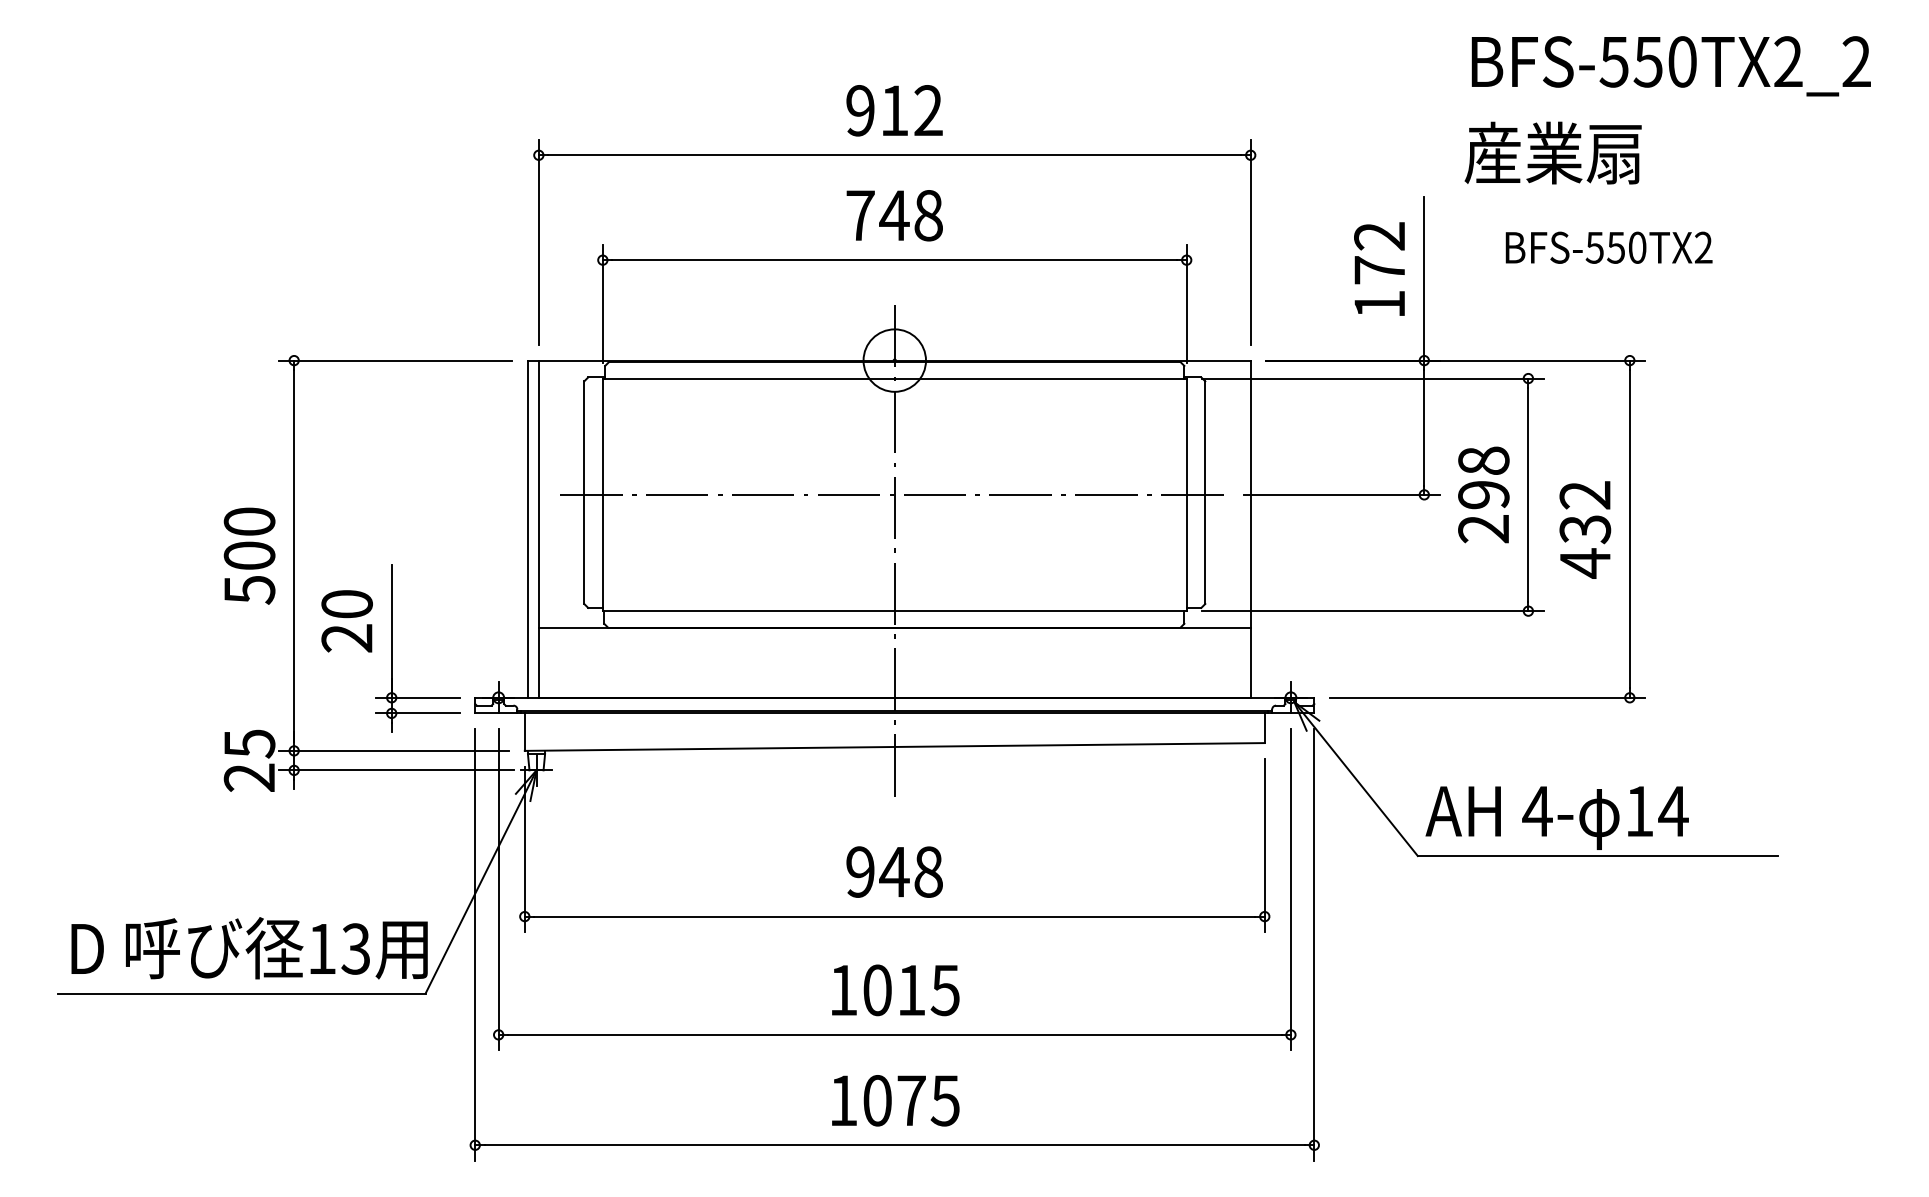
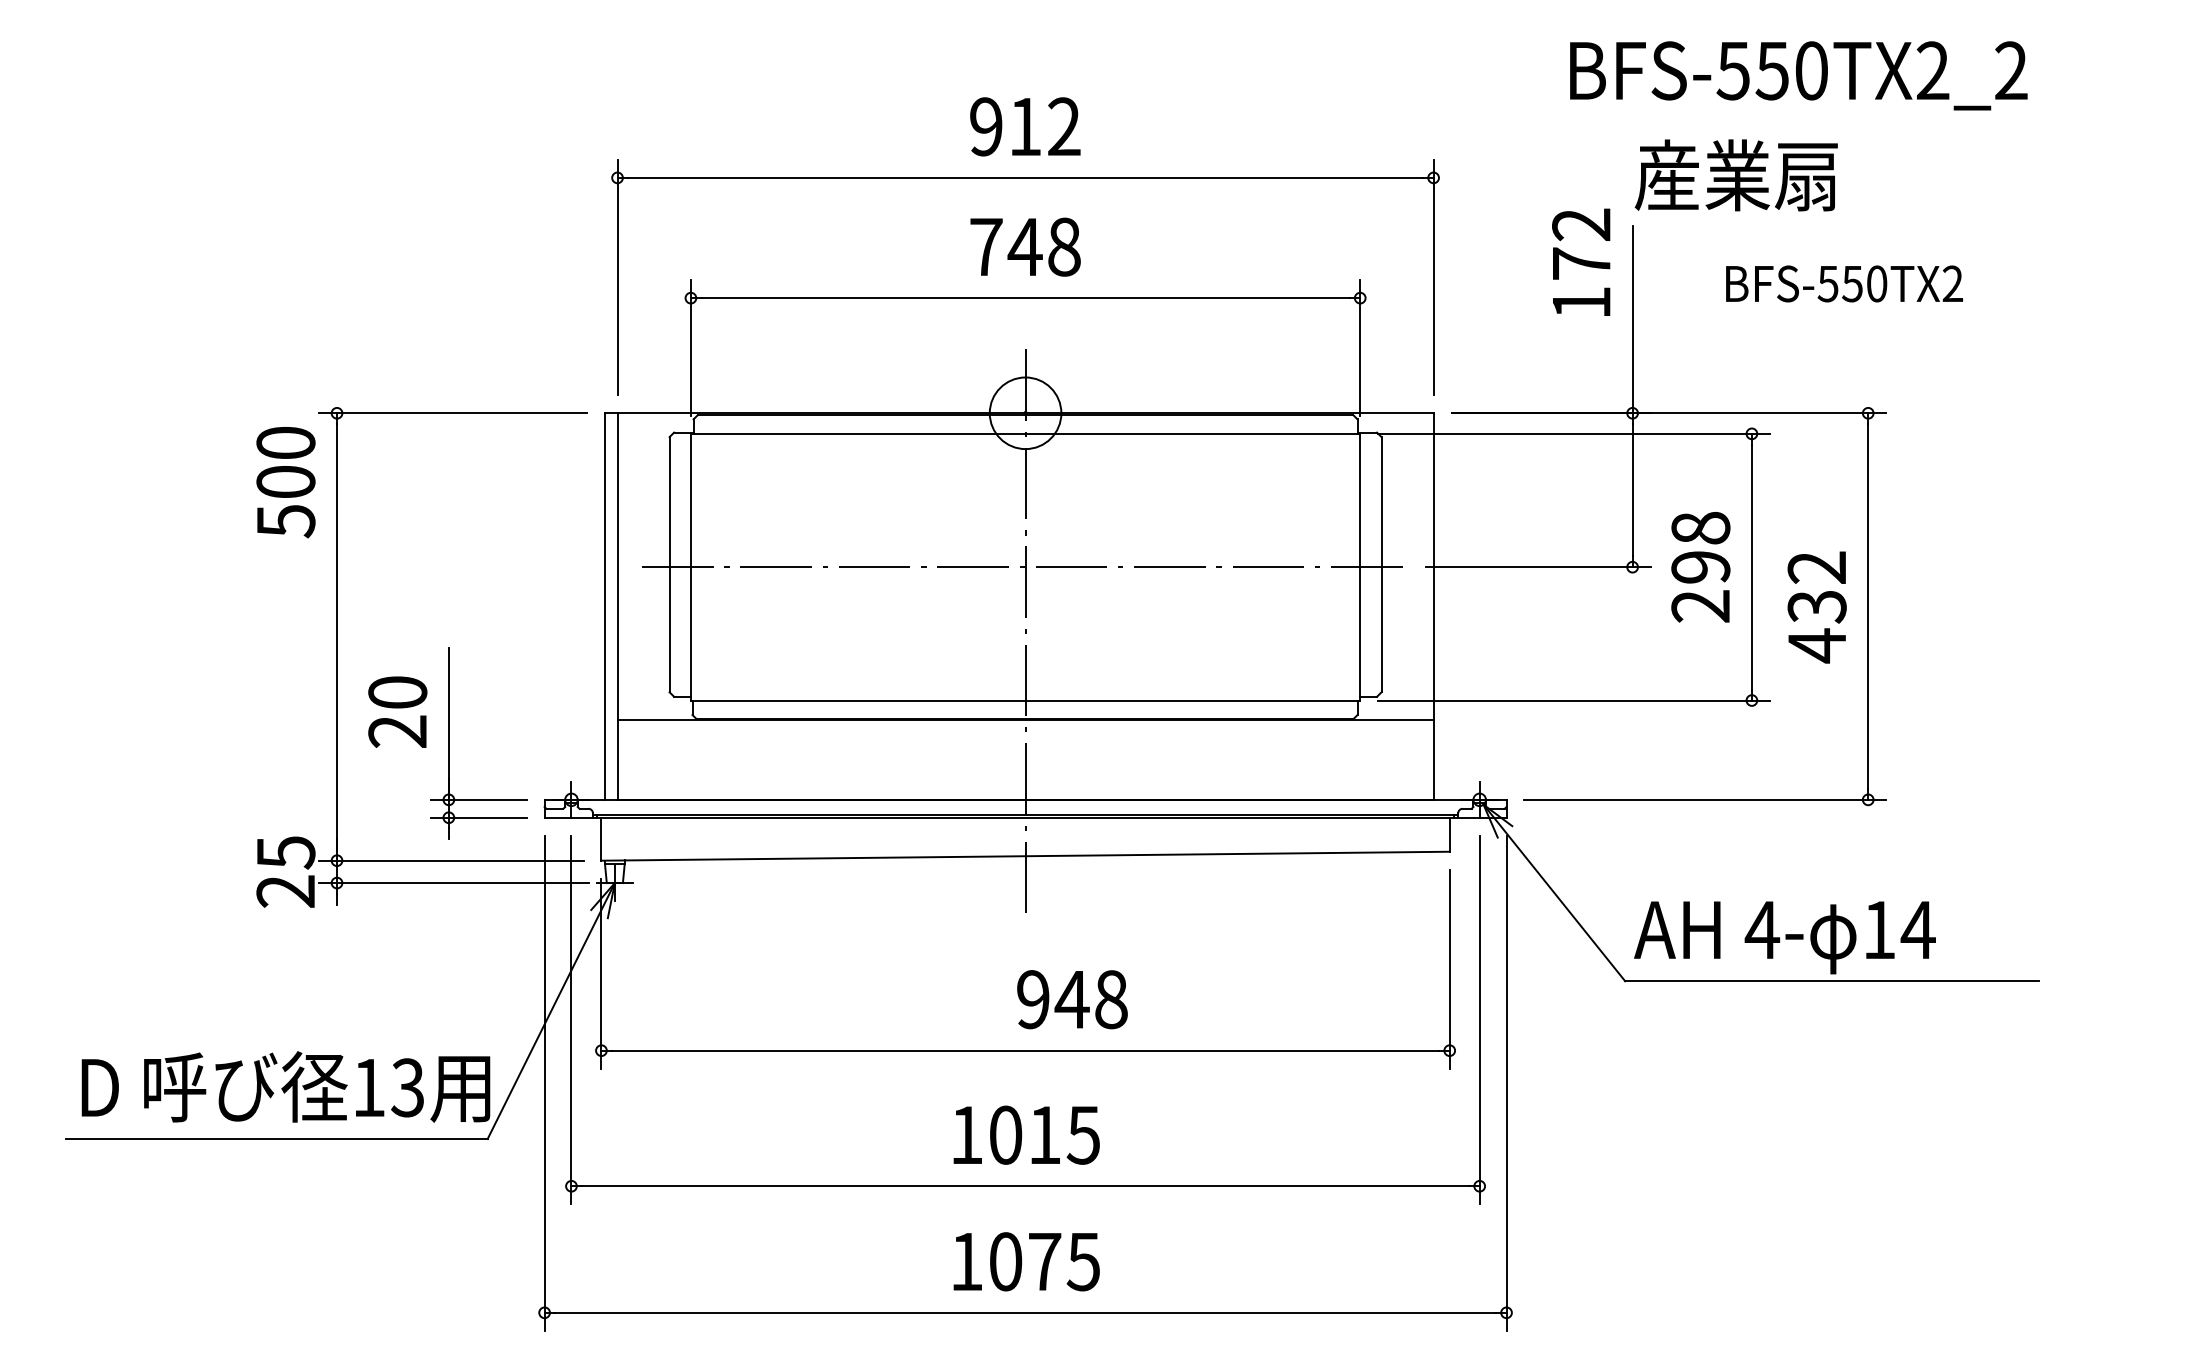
text: (1671, 65) -> (1798, 75), moved
text: (1552, 153) -> (1735, 175), moved
text: (1379, 268) -> (1581, 261), moved
text: (249, 556) -> (285, 482), moved
text: (894, 871) -> (1072, 999), moved

